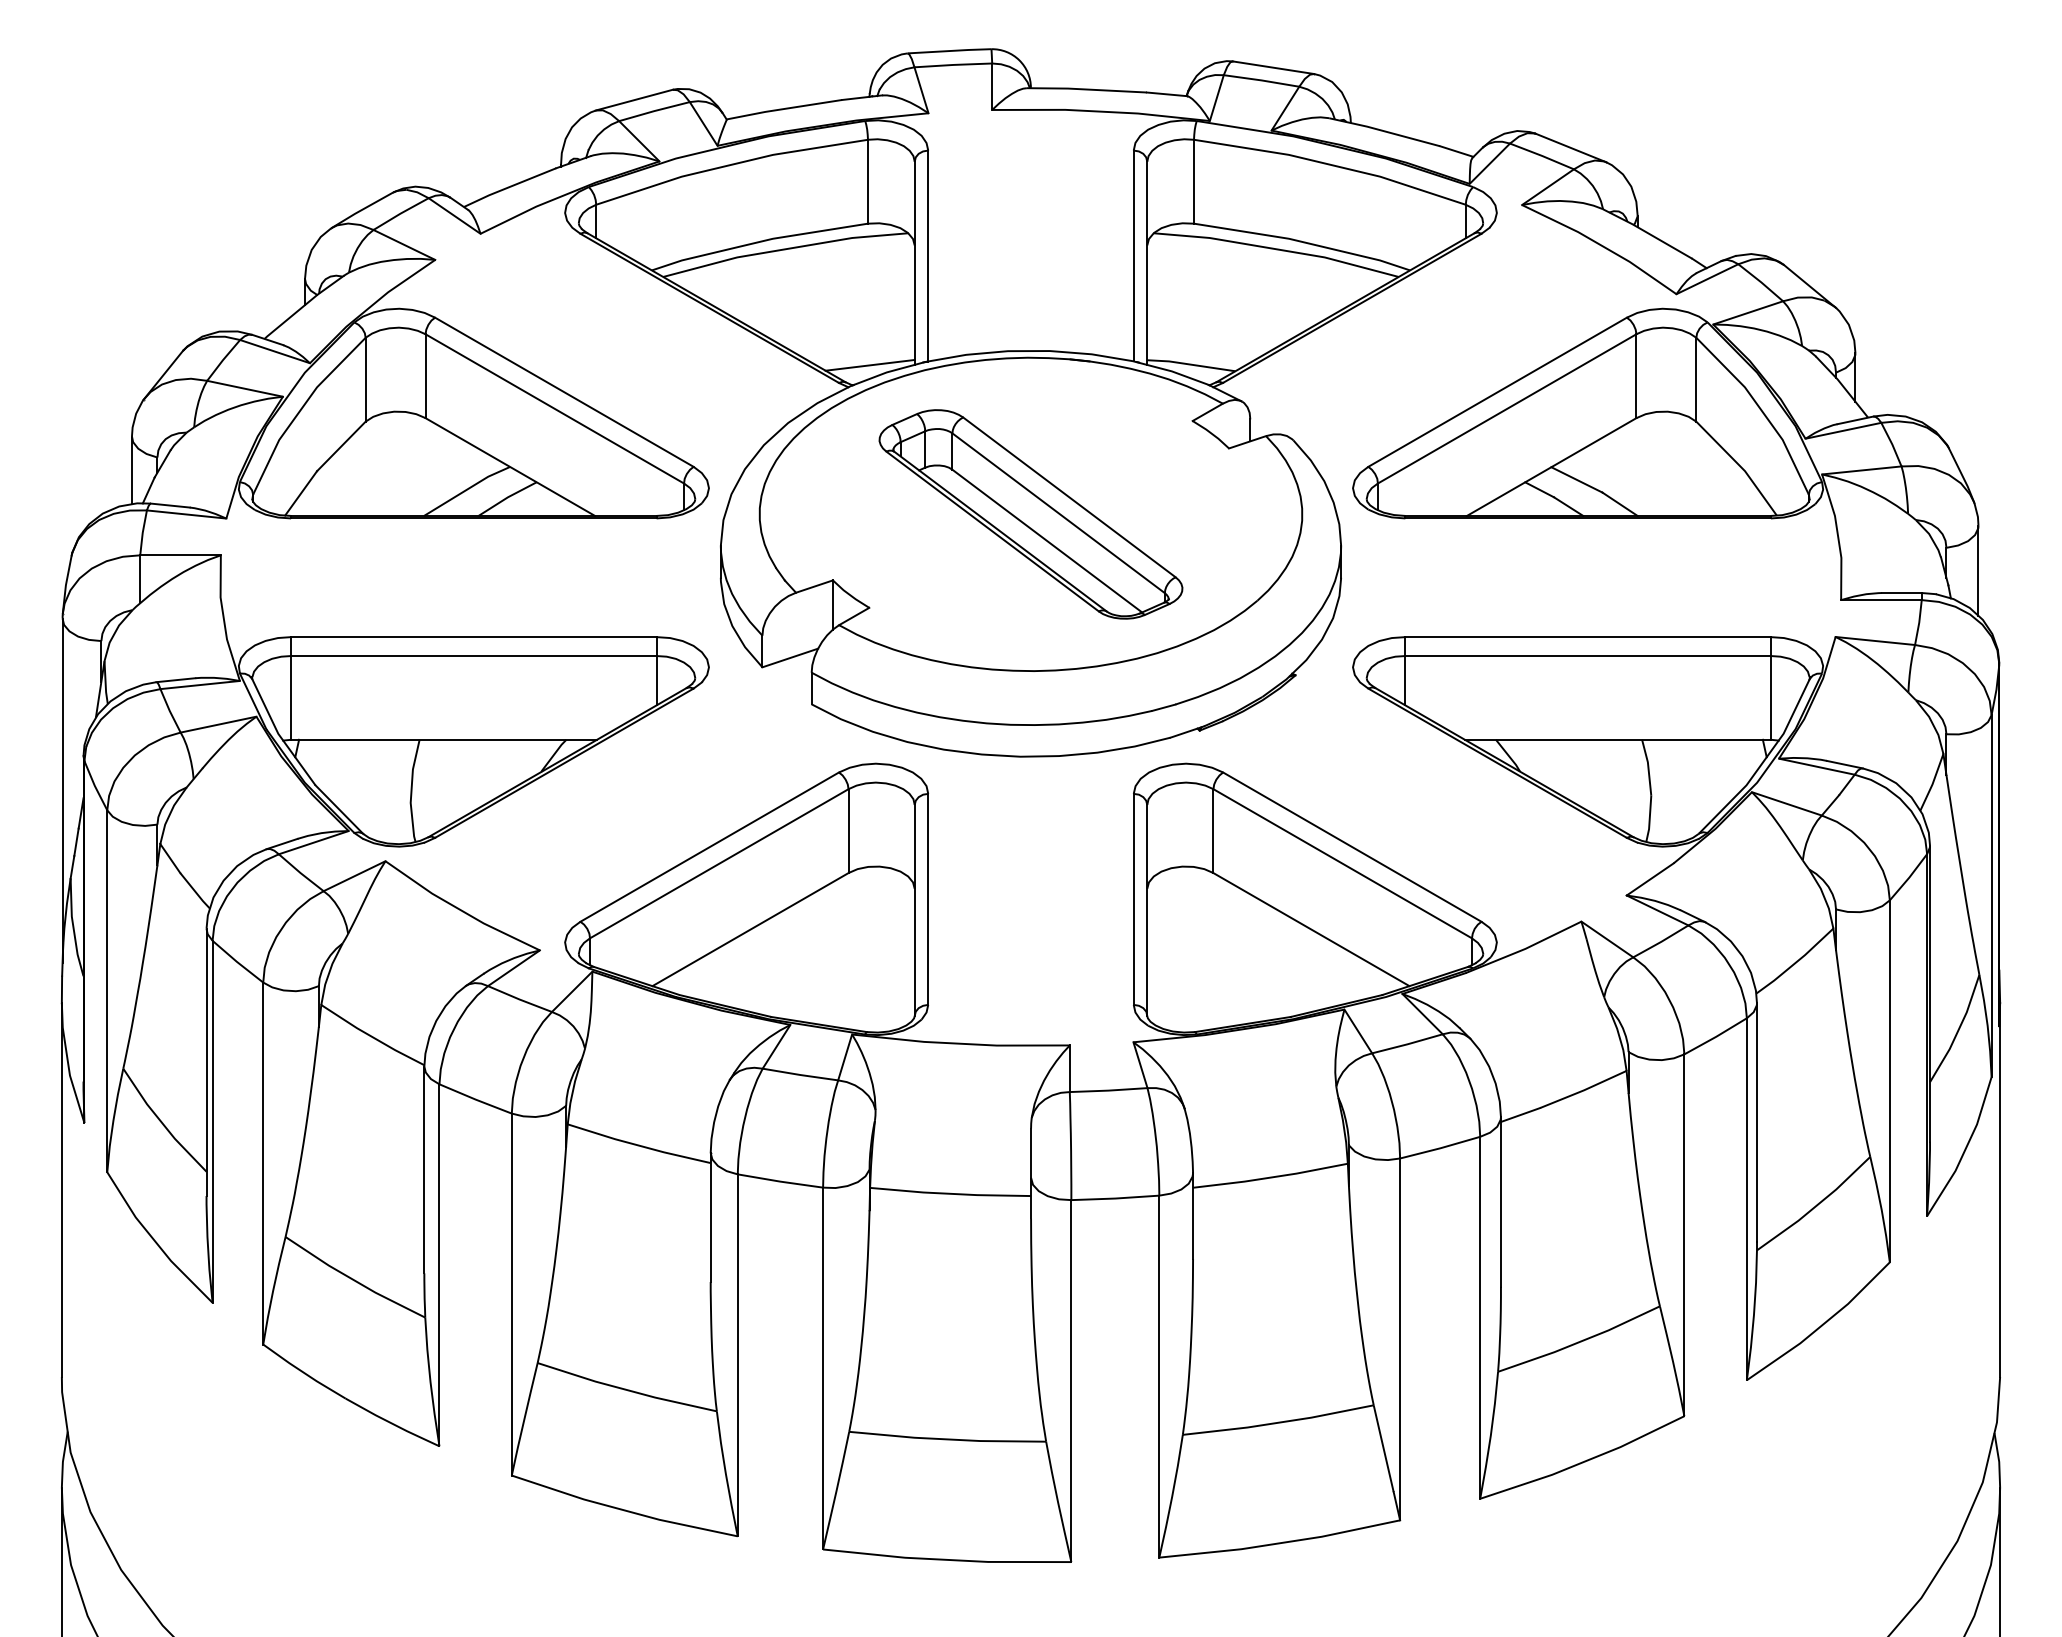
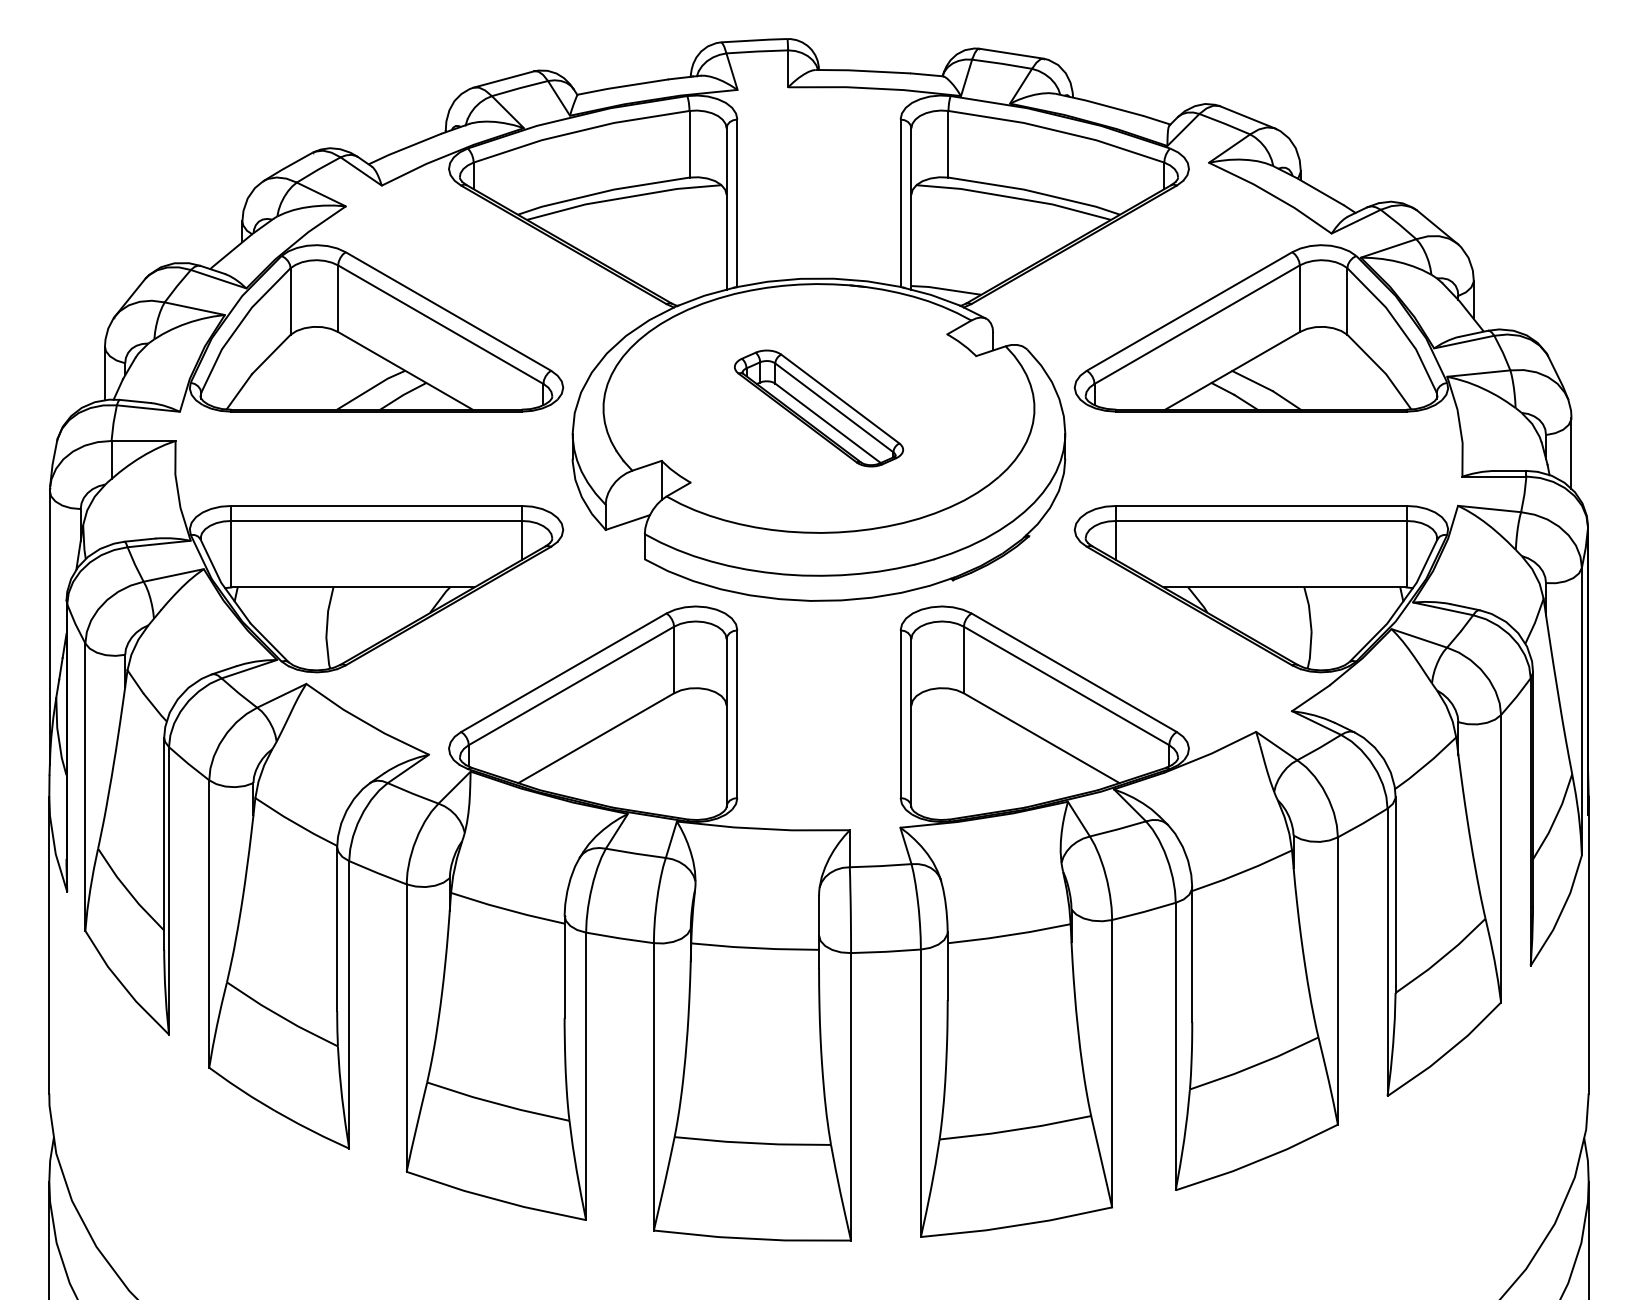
line: (869, 364) -> (690, 289), removed
part: (1030, 514) -> (818, 408), size x0.7

